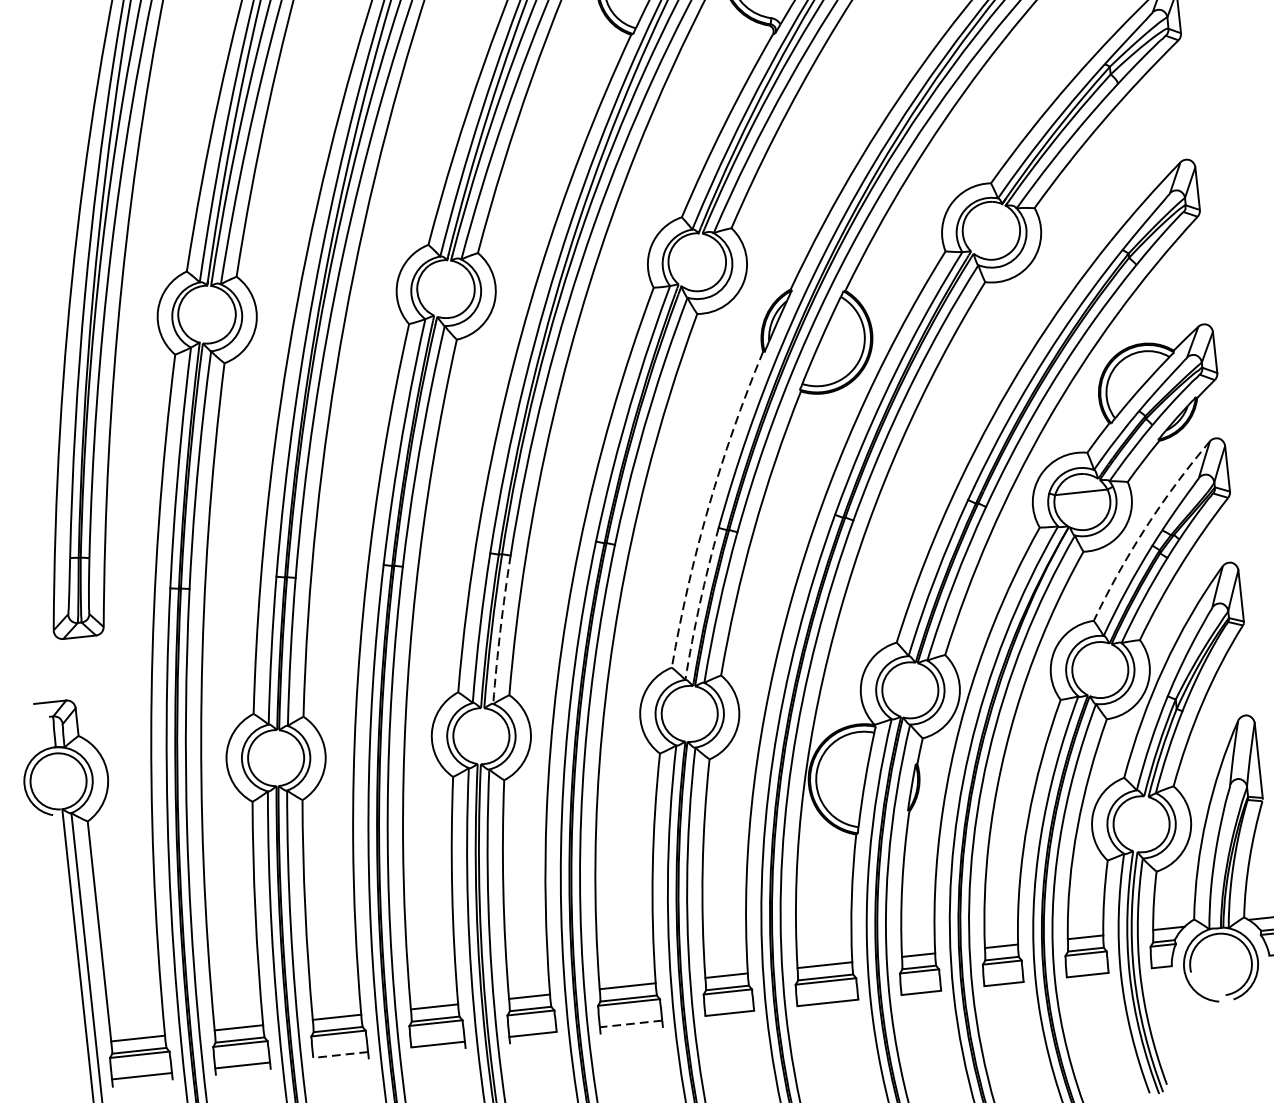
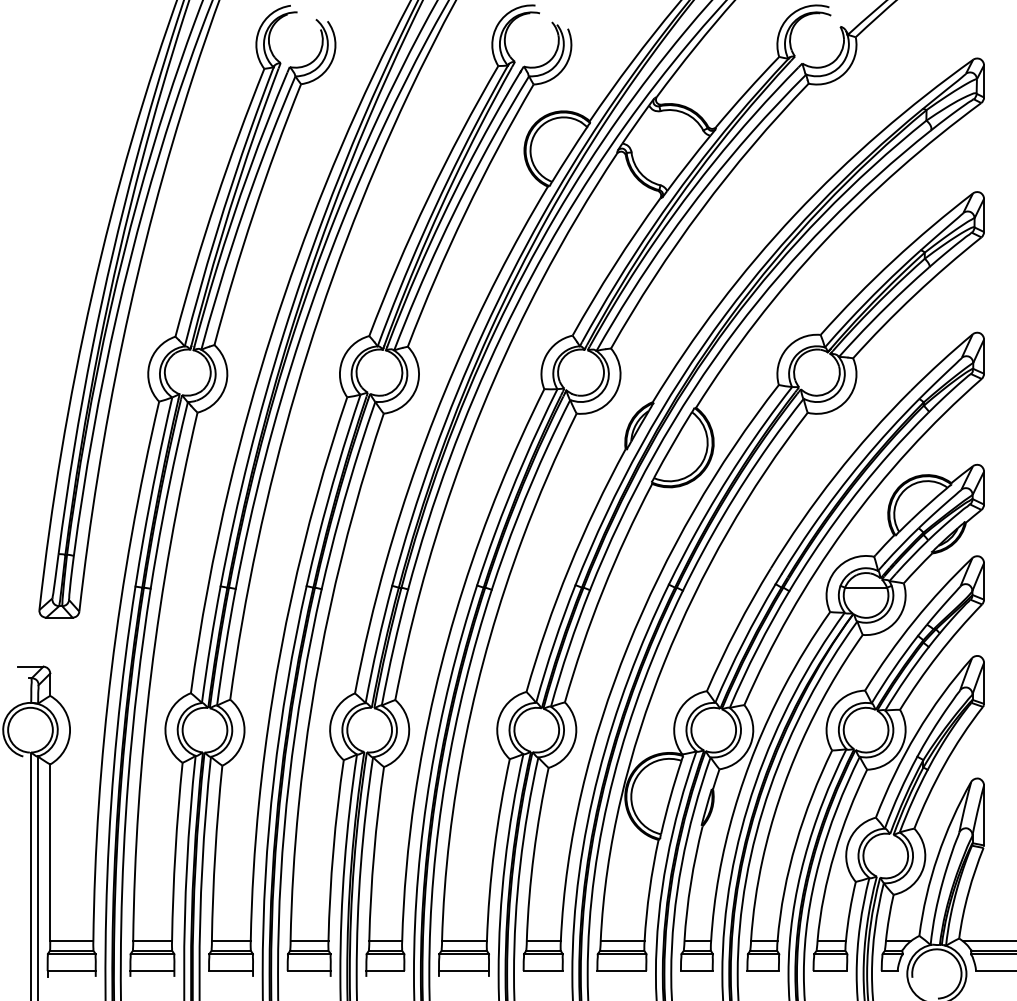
arc: (708, 506) -> (569, 567), dashed -> solid
arc: (1146, 526) -> (914, 620), dashed -> solid
arc: (700, 603) -> (554, 643), dashed -> solid
arc: (500, 629) -> (393, 647), dashed -> solid
line: (630, 1024) -> (463, 971), dashed -> solid
line: (341, 1055) -> (231, 971), dashed -> solid

